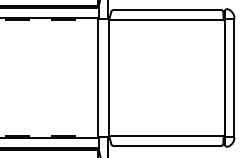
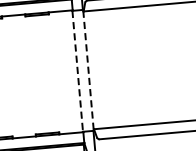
line: (98, 78) -> (78, 71), solid -> dashed
line: (108, 78) -> (88, 70), solid -> dashed

